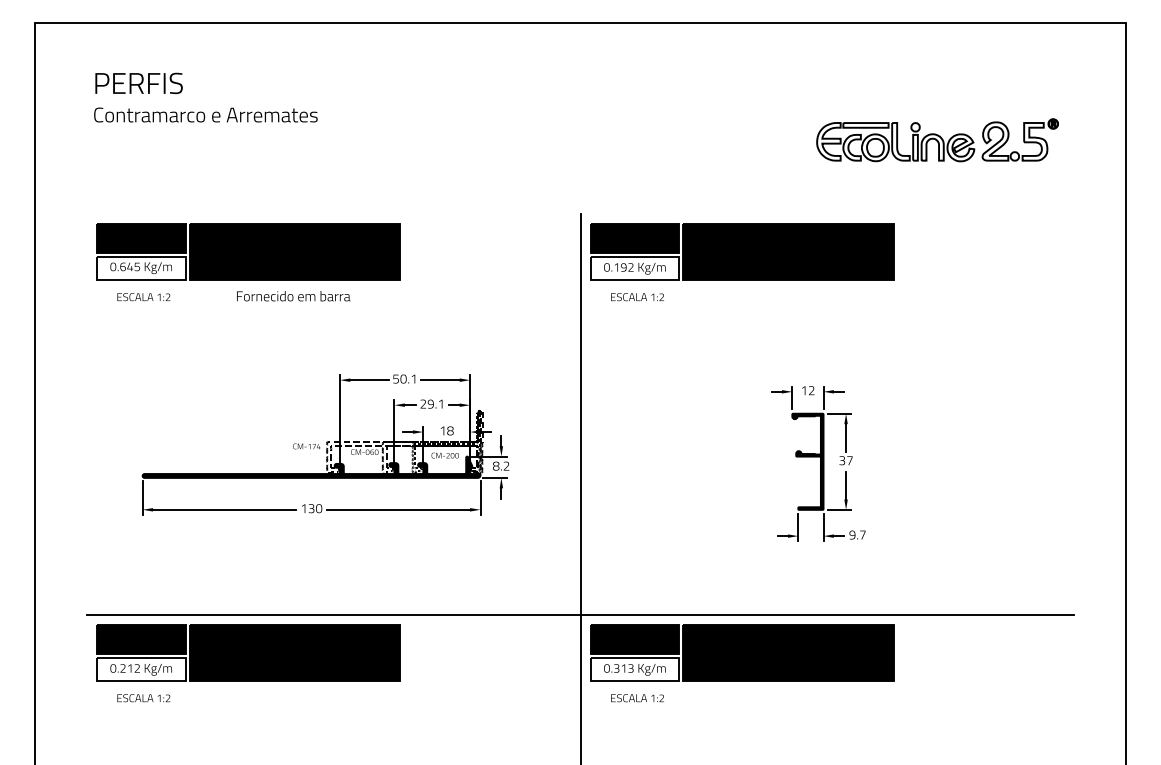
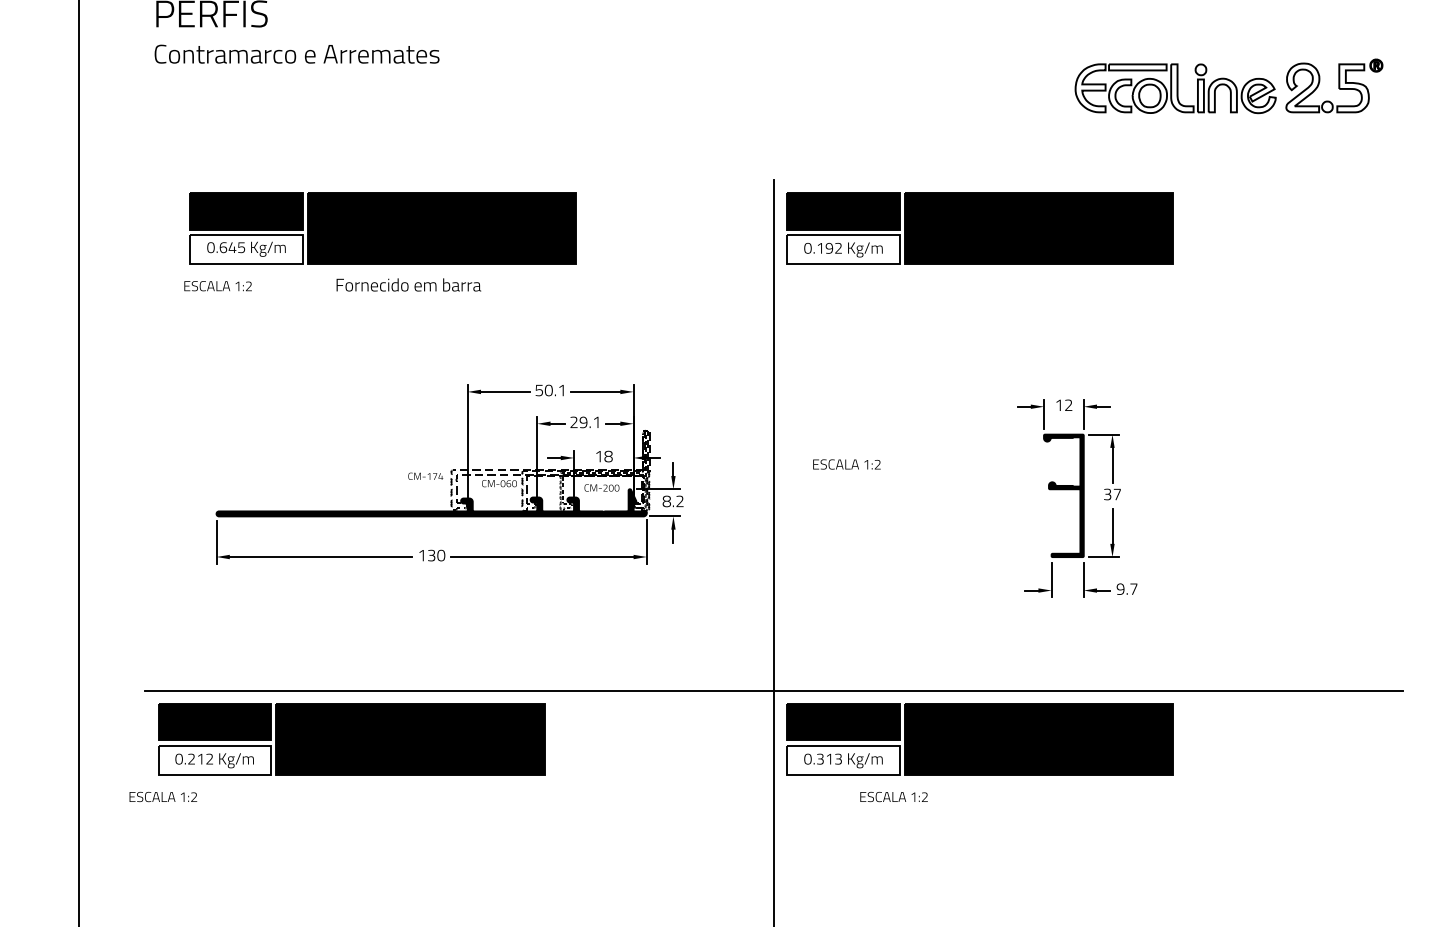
part: (248, 251) -> (383, 228), moved
text: (637, 297) -> (846, 464), moved
text: (143, 698) -> (162, 797), moved
text: (637, 698) -> (893, 797), moved

